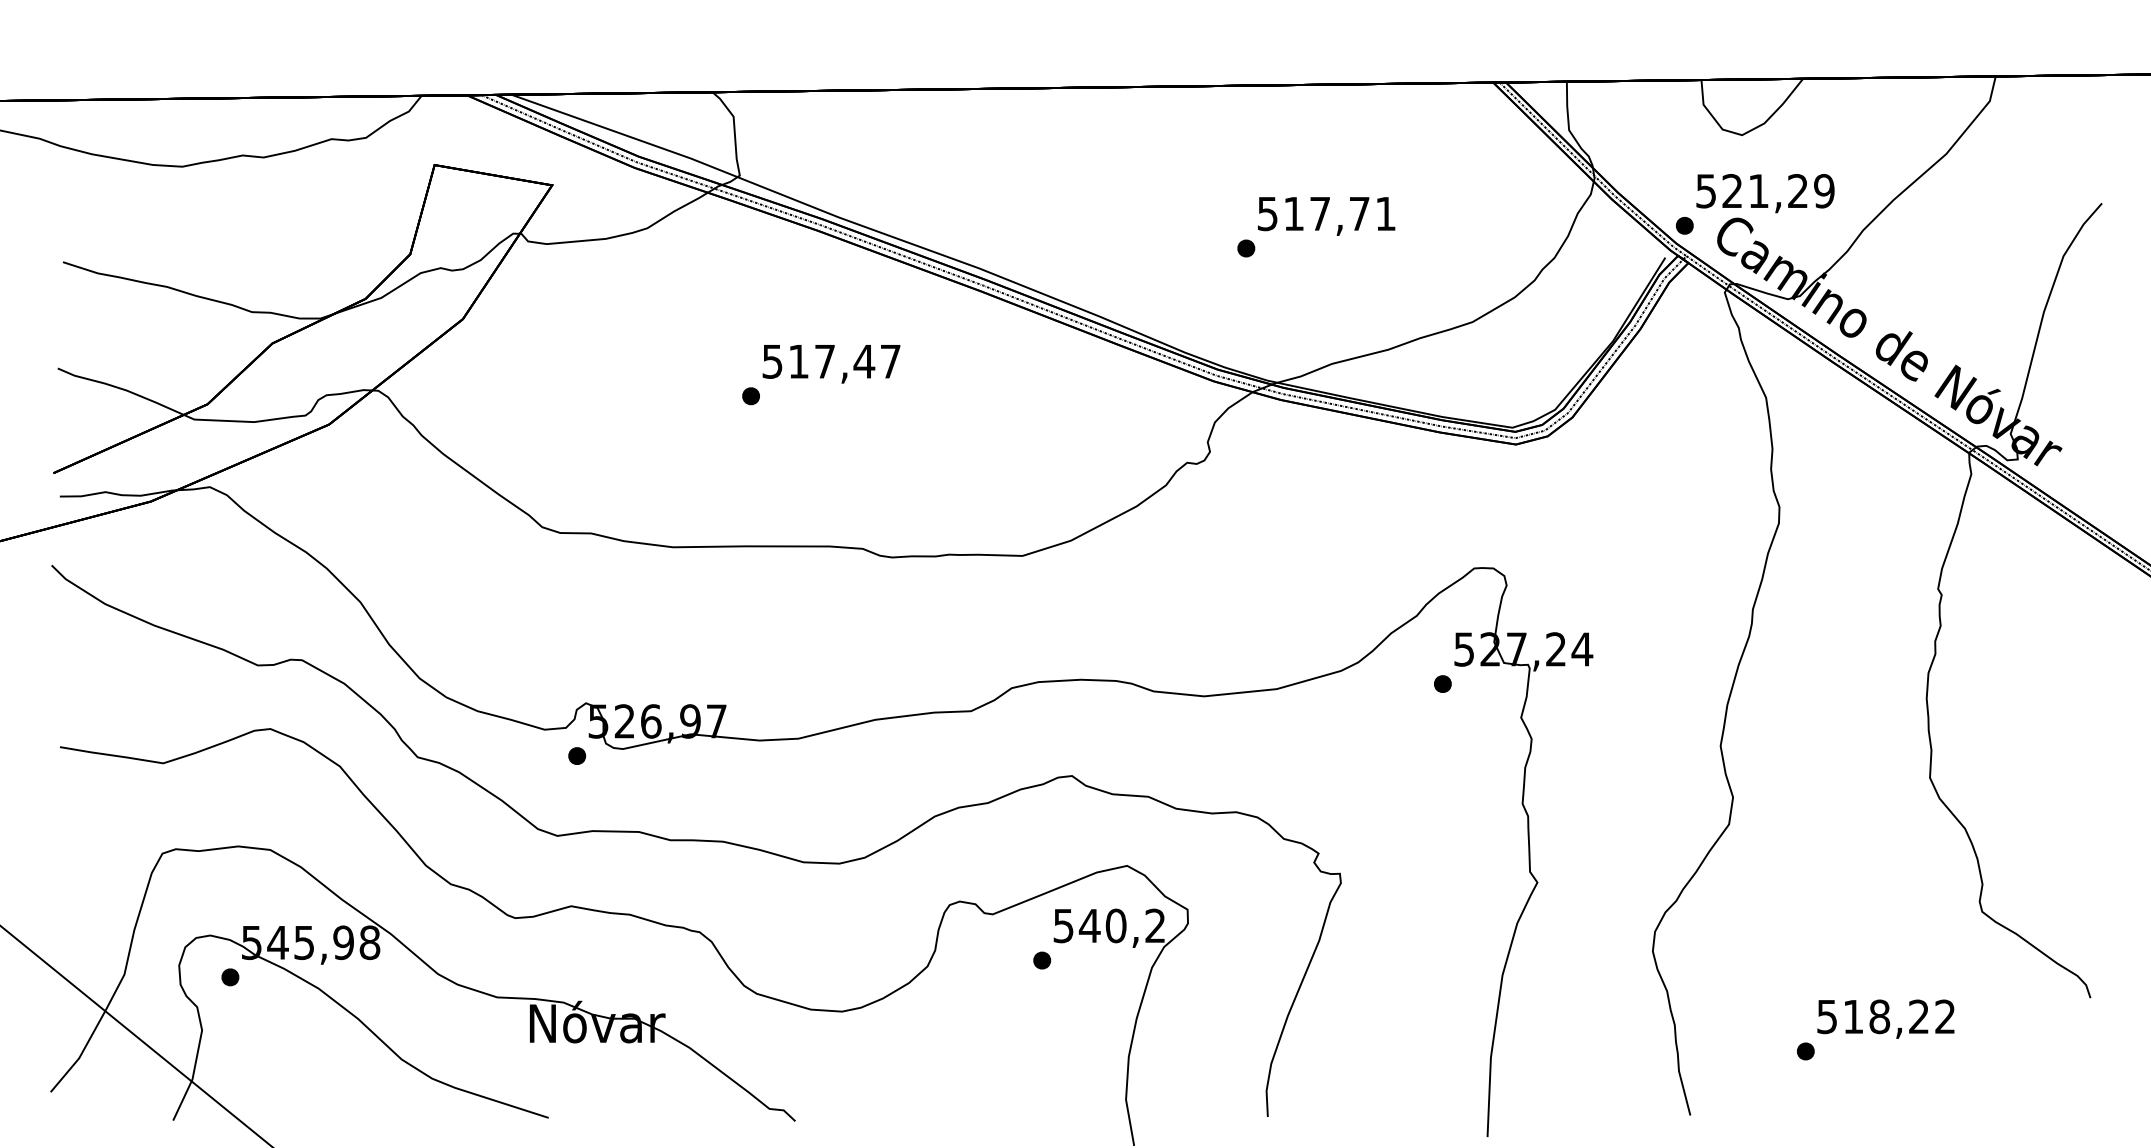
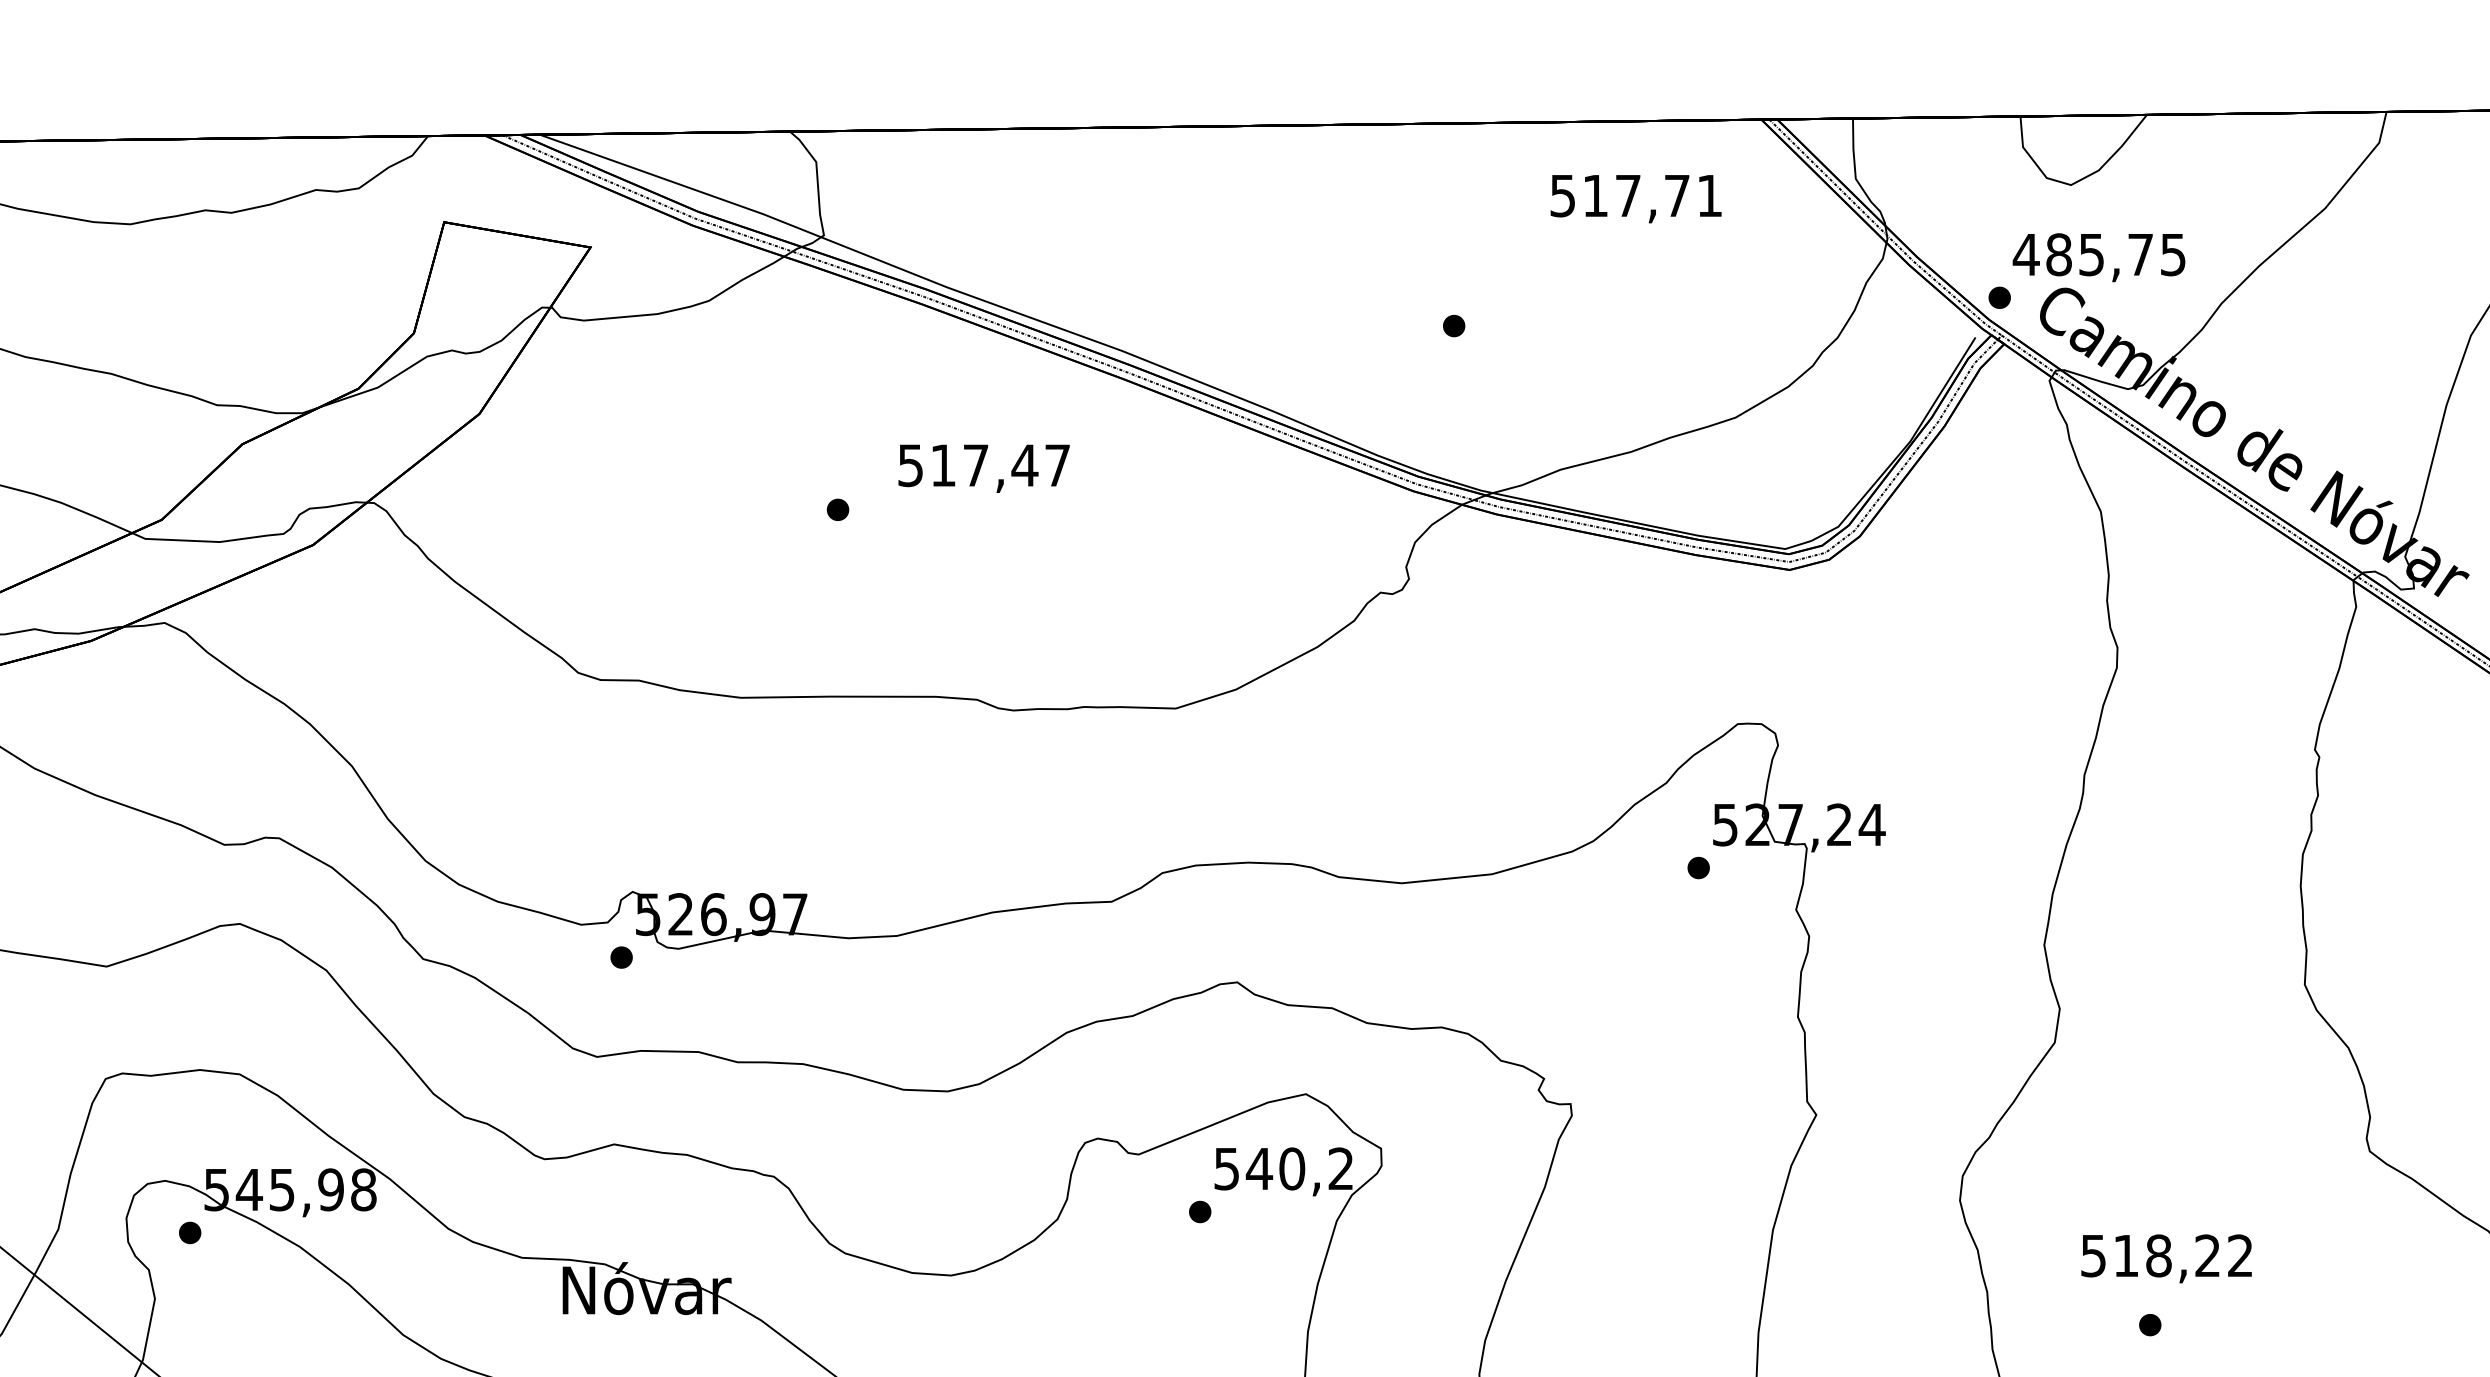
text: (1764, 191) -> (2098, 255), 521,29 -> 485,75
text: (1326, 216) -> (1636, 199), moved
text: (831, 364) -> (984, 469), moved
text: (1885, 1018) -> (2166, 1257), moved

